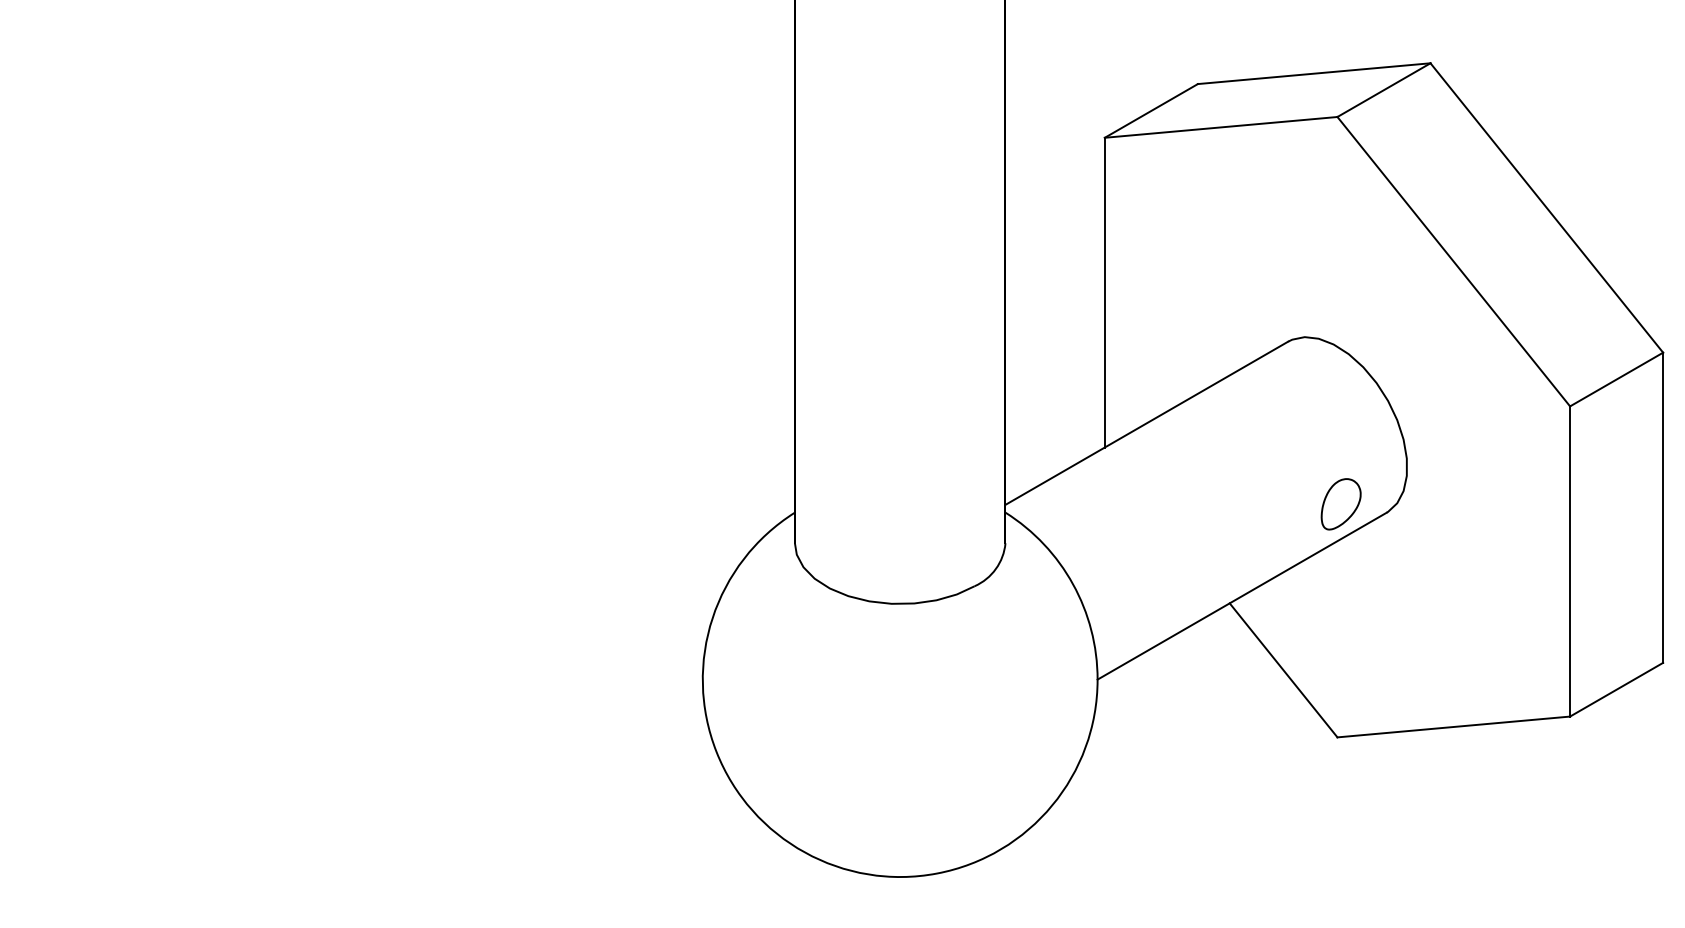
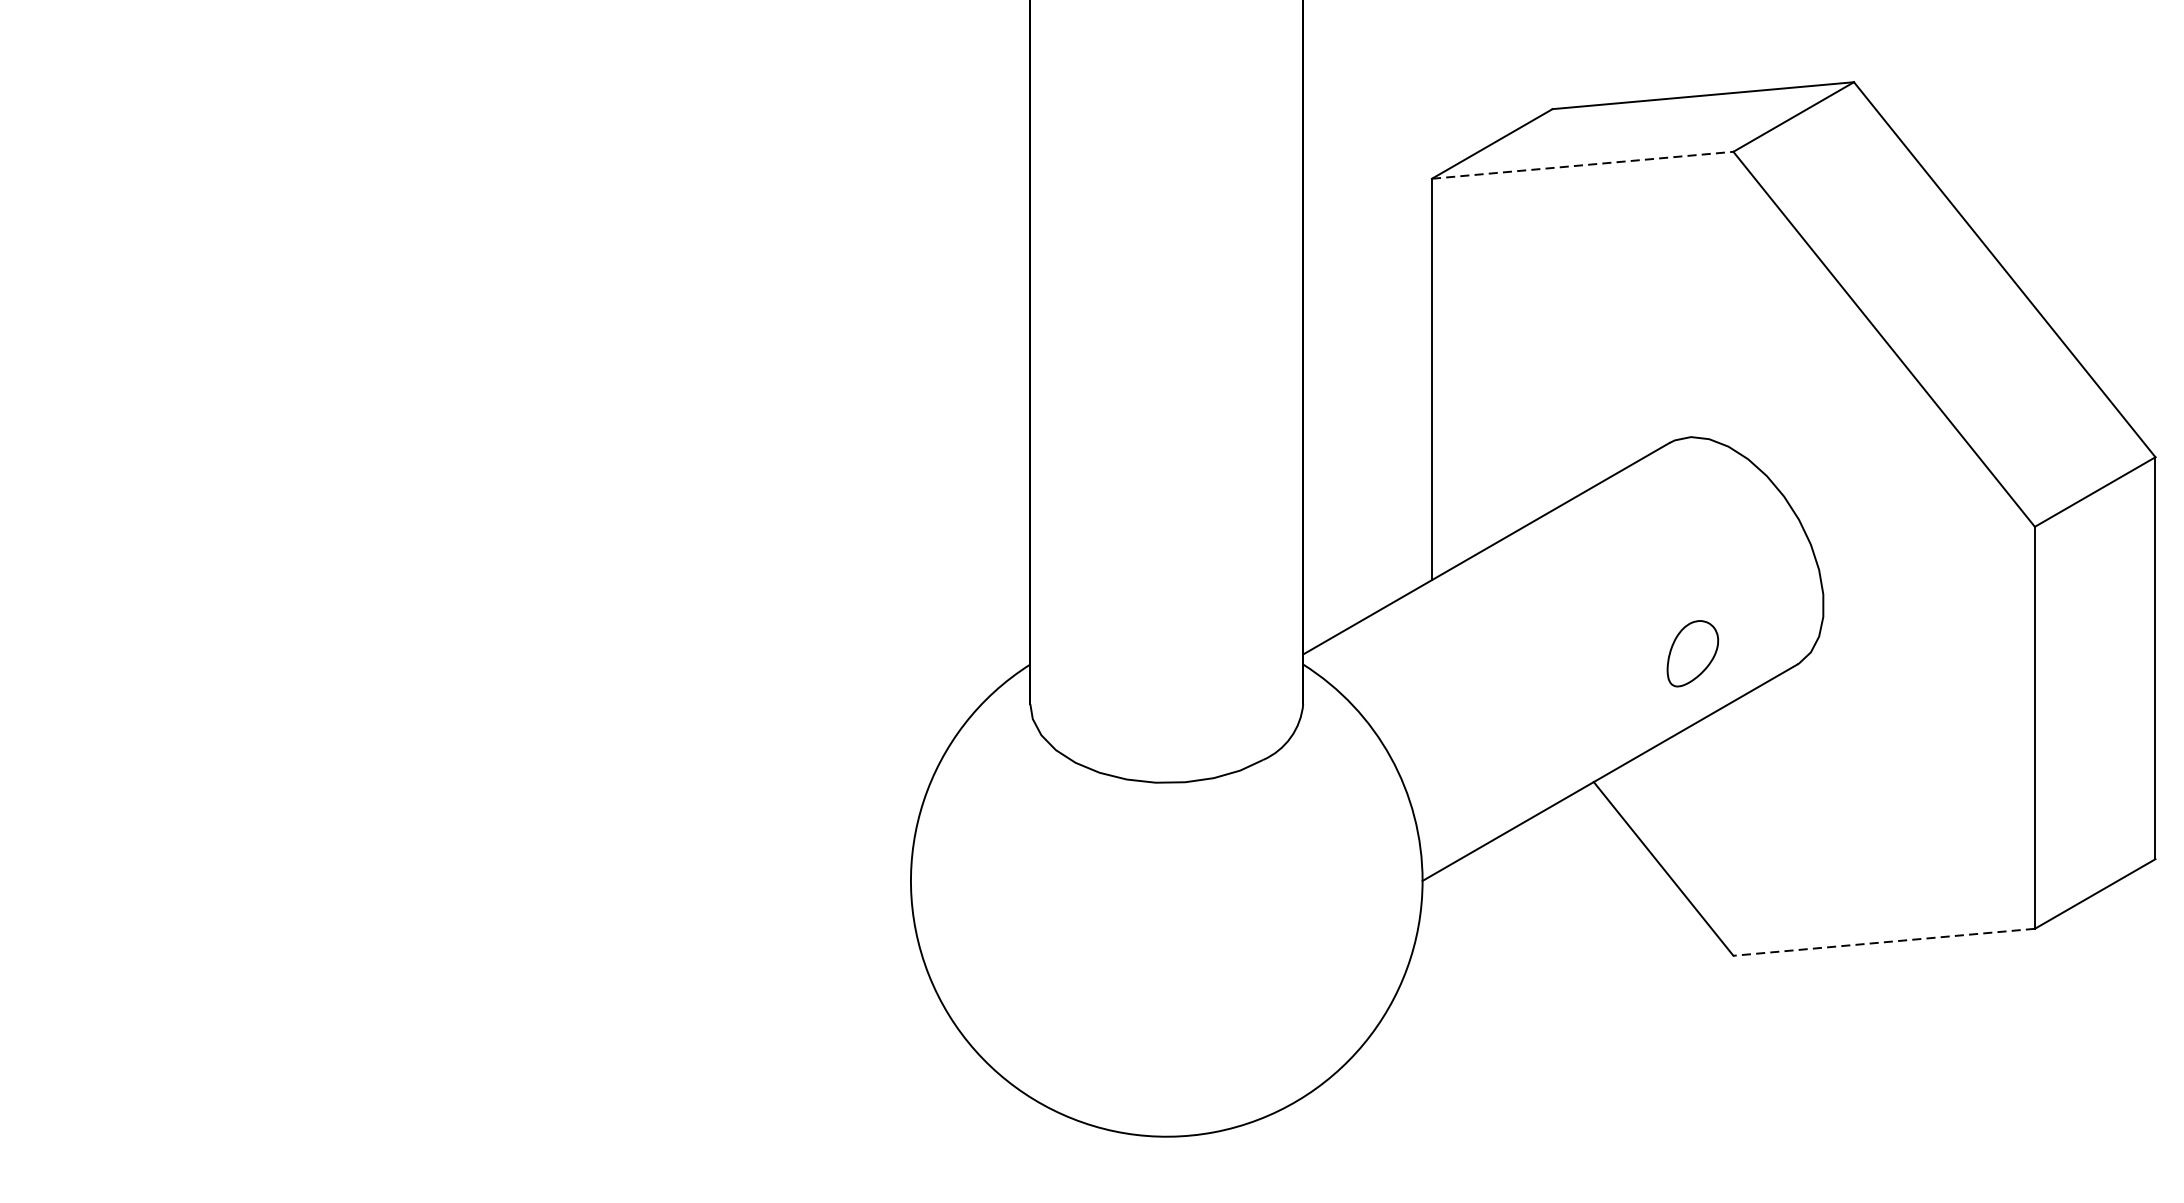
line: (1221, 127) -> (1583, 165), solid -> dashed
part: (1340, 504) -> (1692, 653), moved
line: (1453, 726) -> (1883, 941), solid -> dashed

